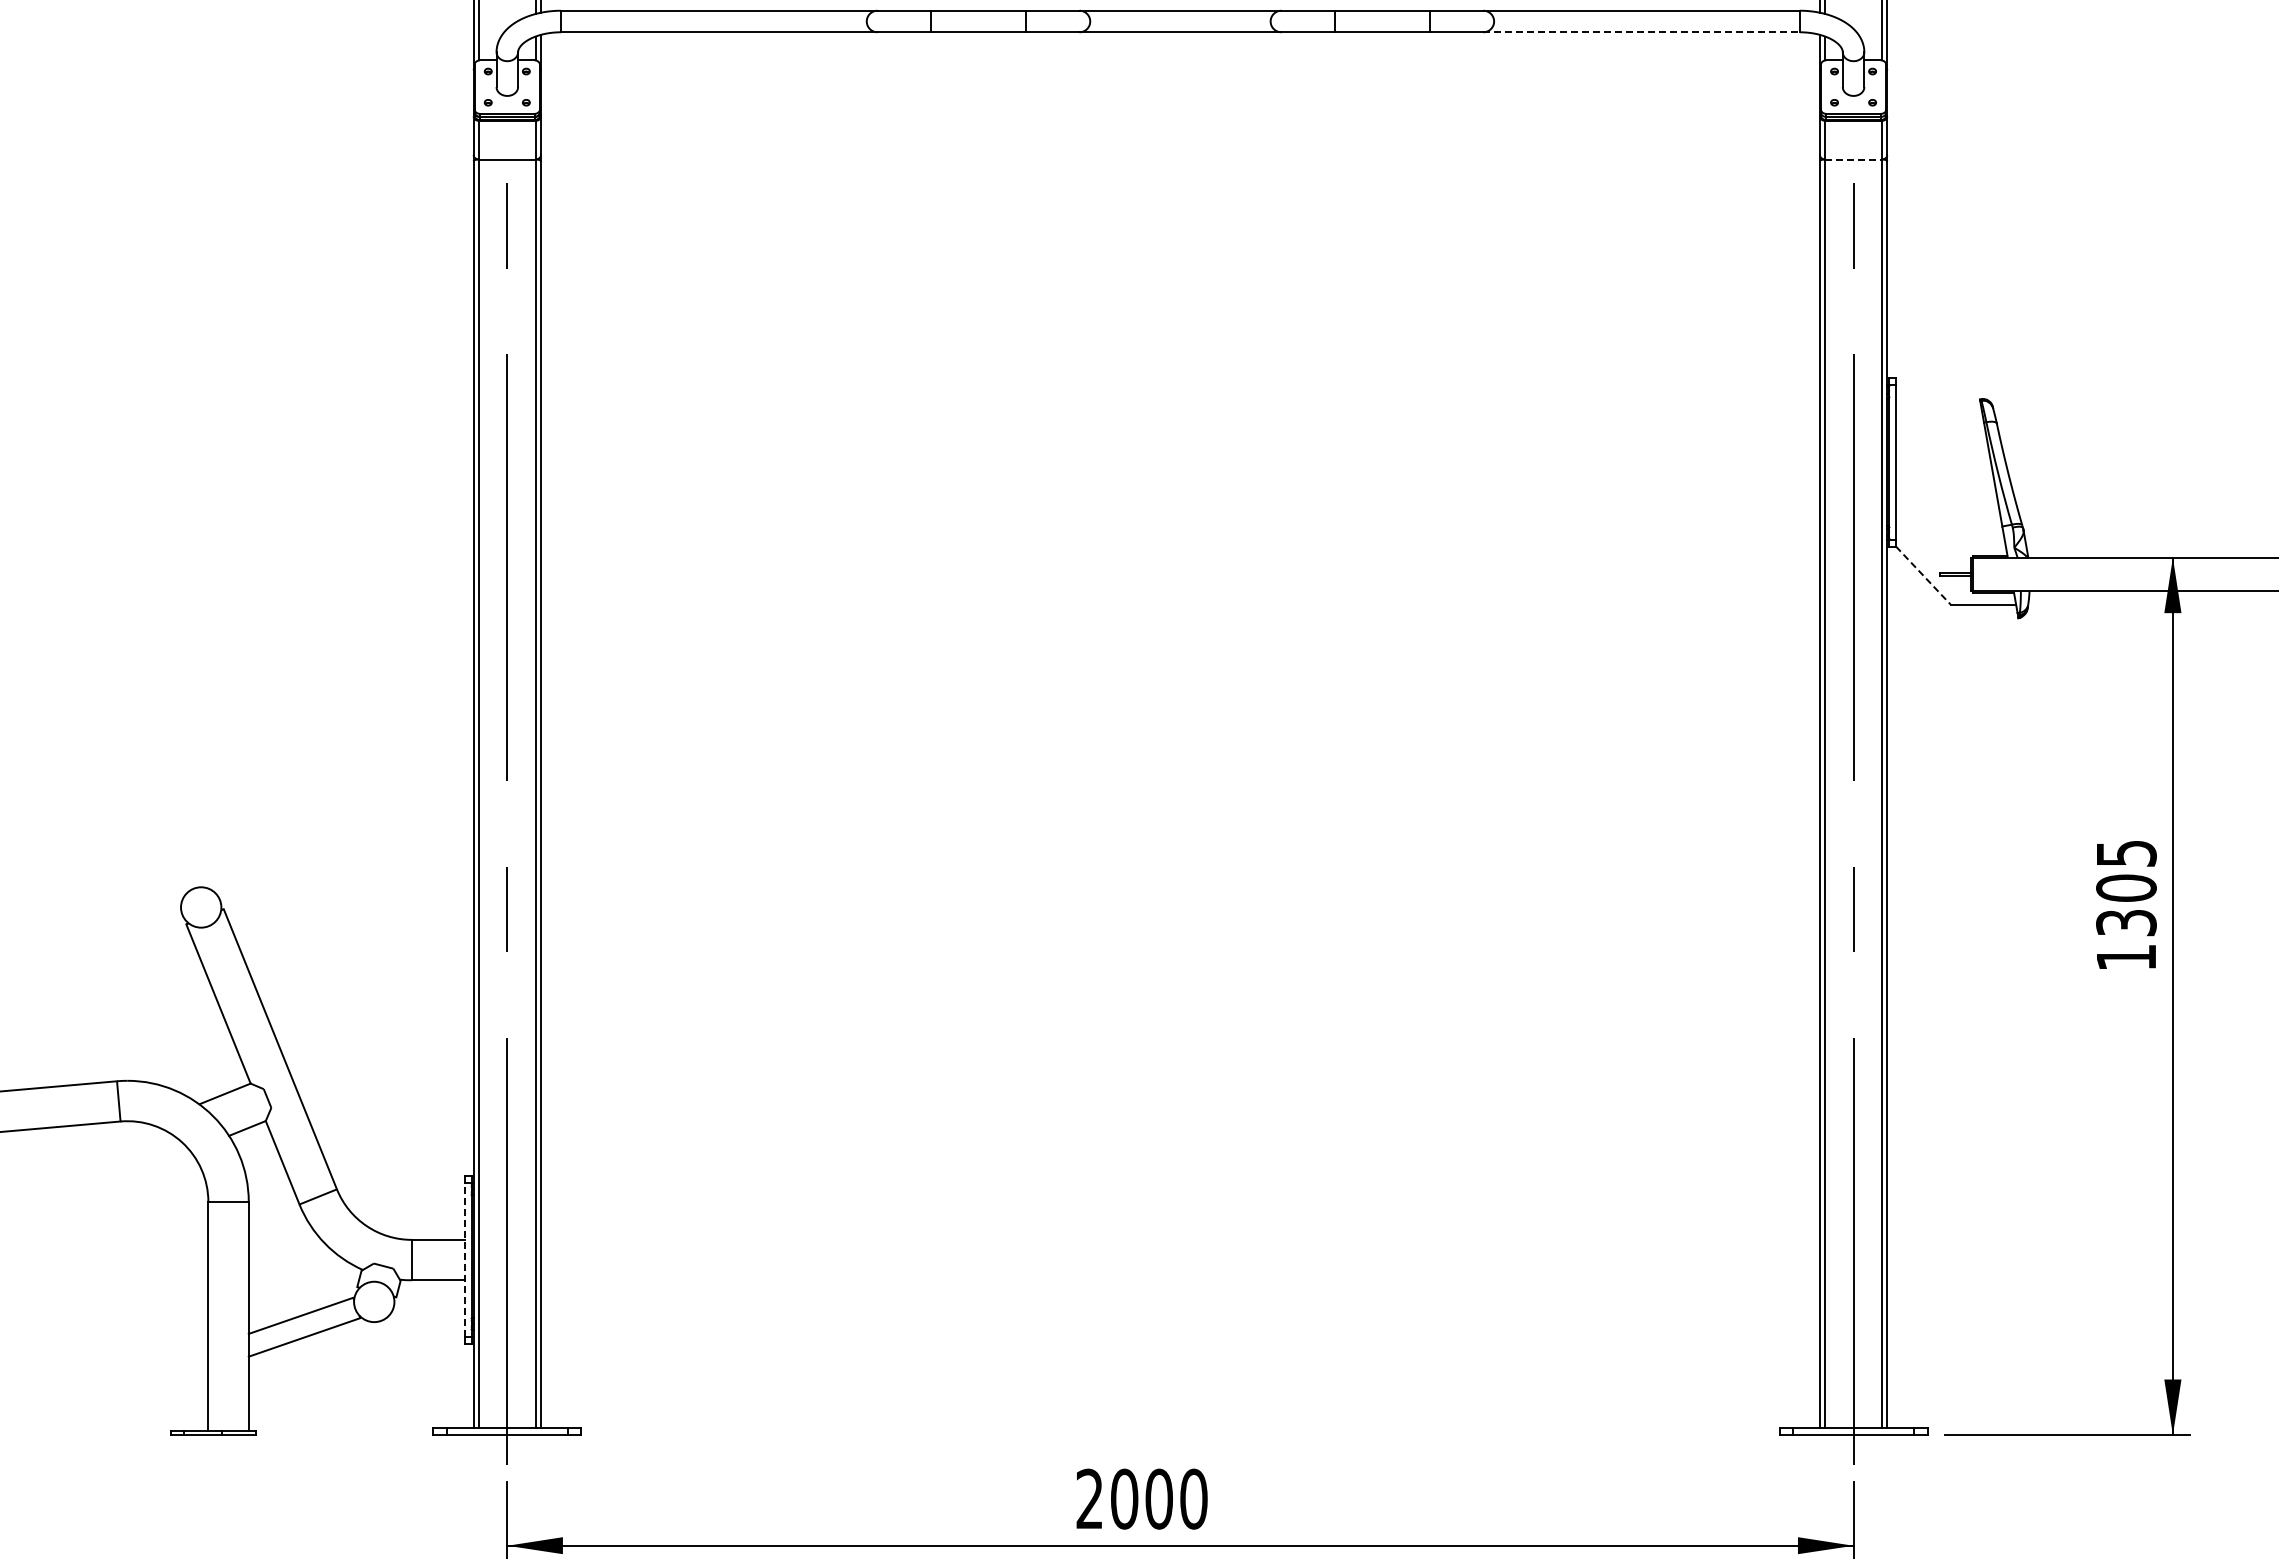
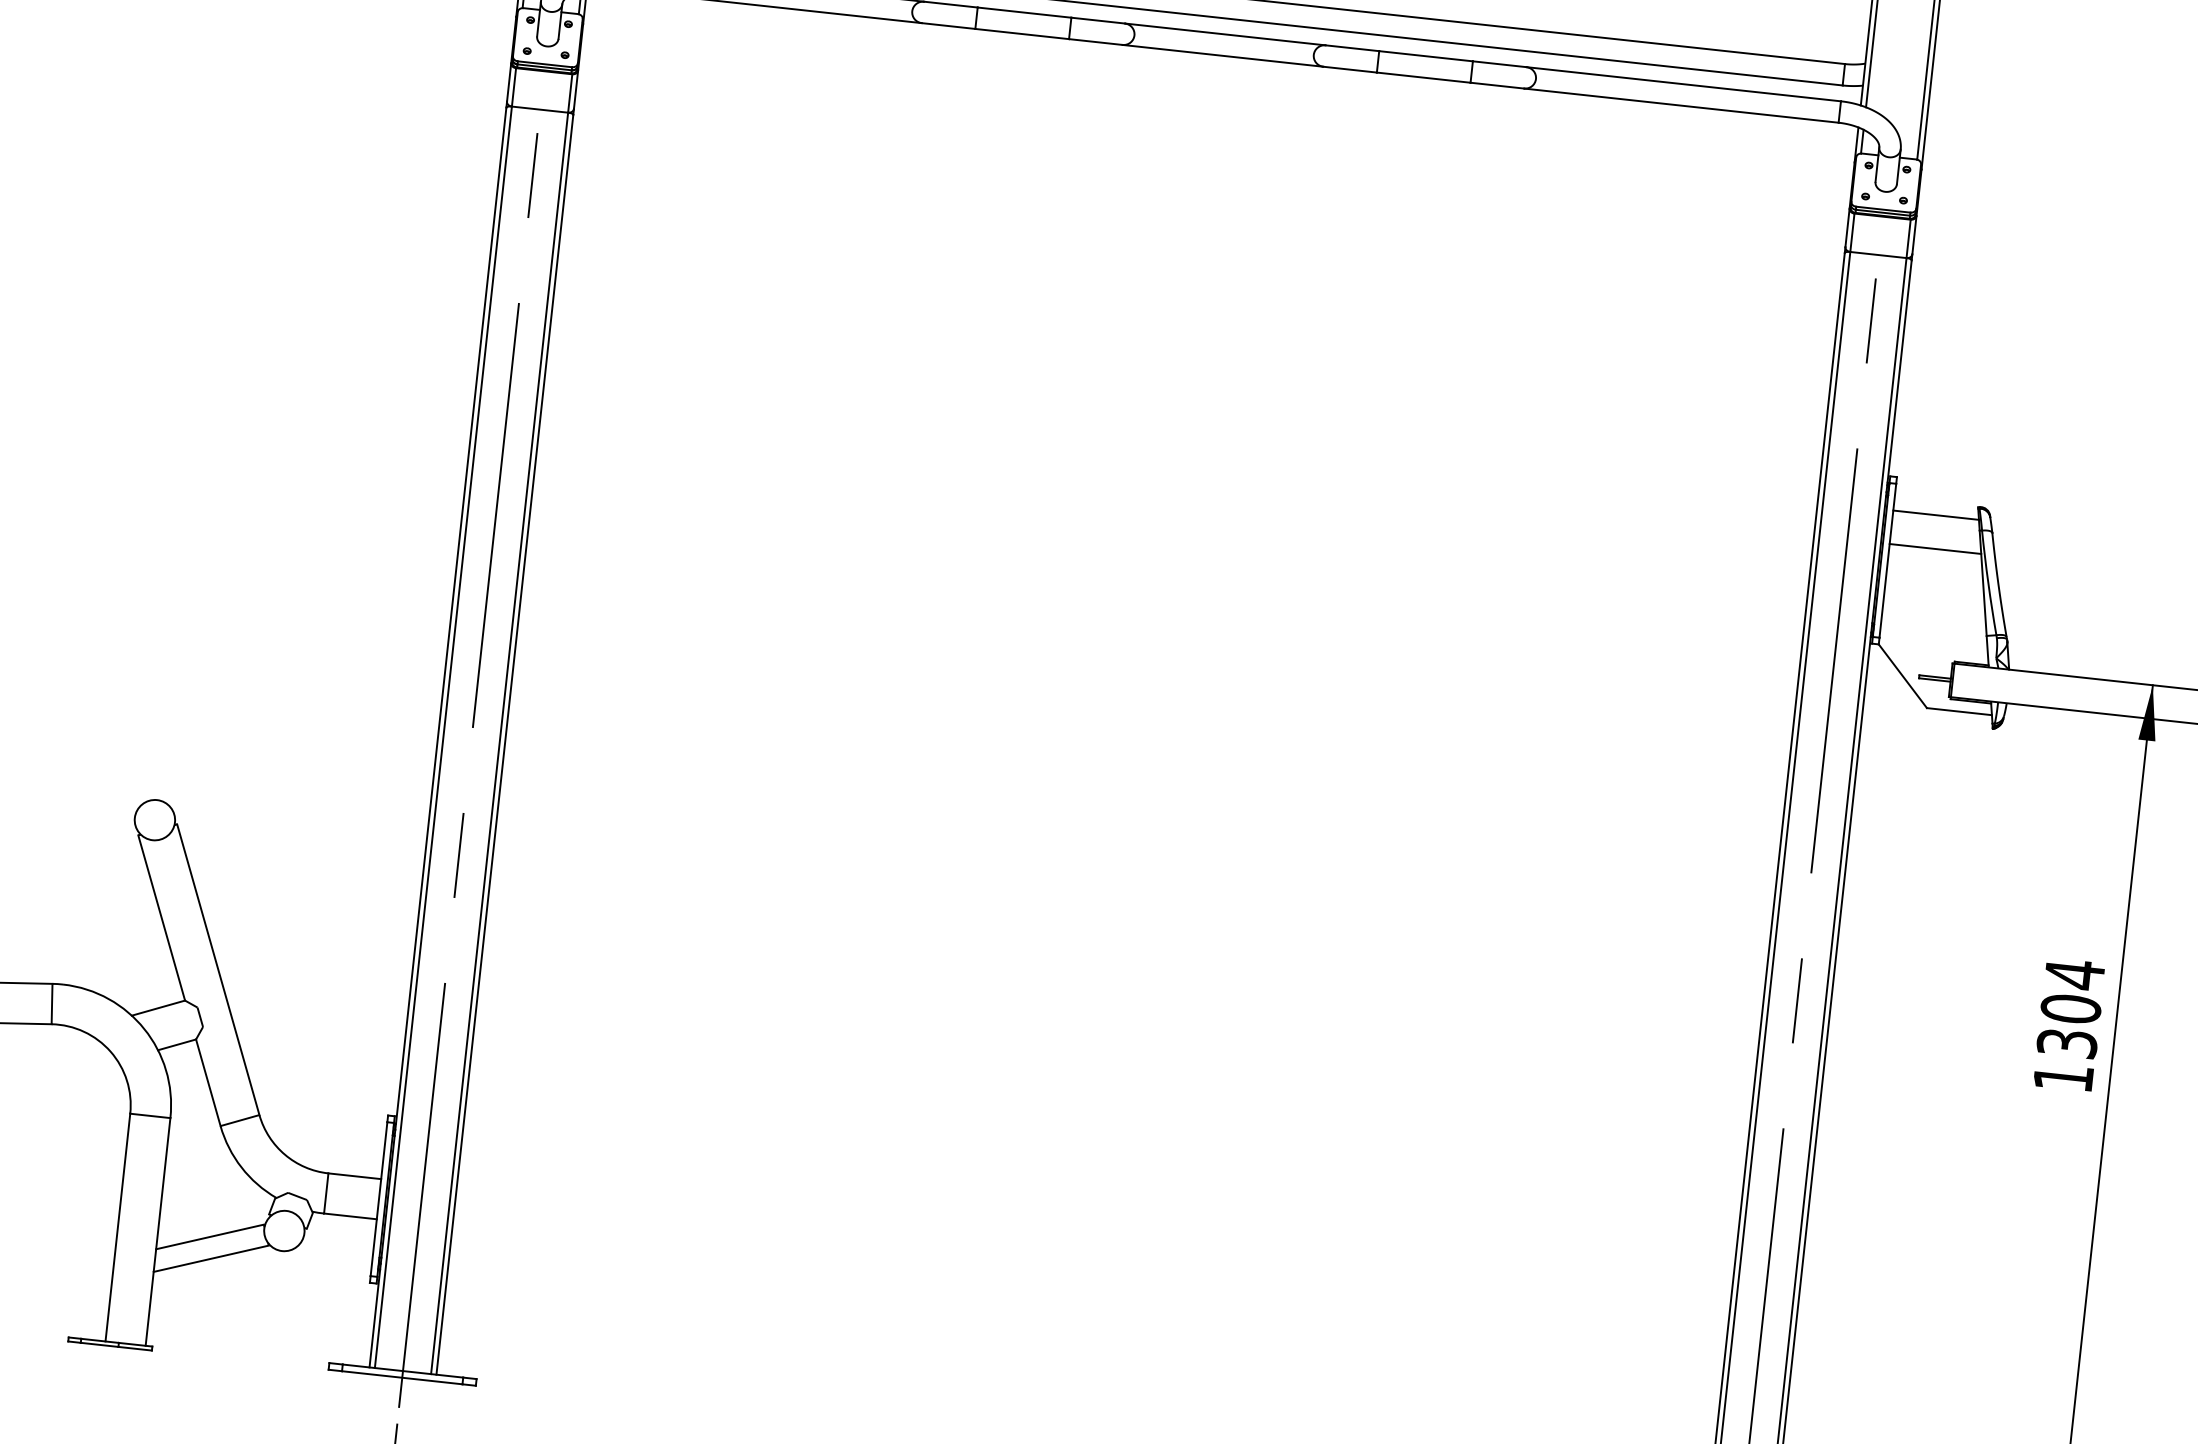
line: (1642, 32) -> (1682, 105), dashed -> solid
line: (1854, 159) -> (1879, 255), dashed -> solid
line: (1938, 411) -> (1935, 514), added
line: (1941, 445) -> (1934, 548), added
line: (1923, 575) -> (1903, 676), dashed -> solid
text: (2126, 853) -> (2074, 974), 1305 -> 1304
line: (464, 1259) -> (378, 1198), dashed -> solid

